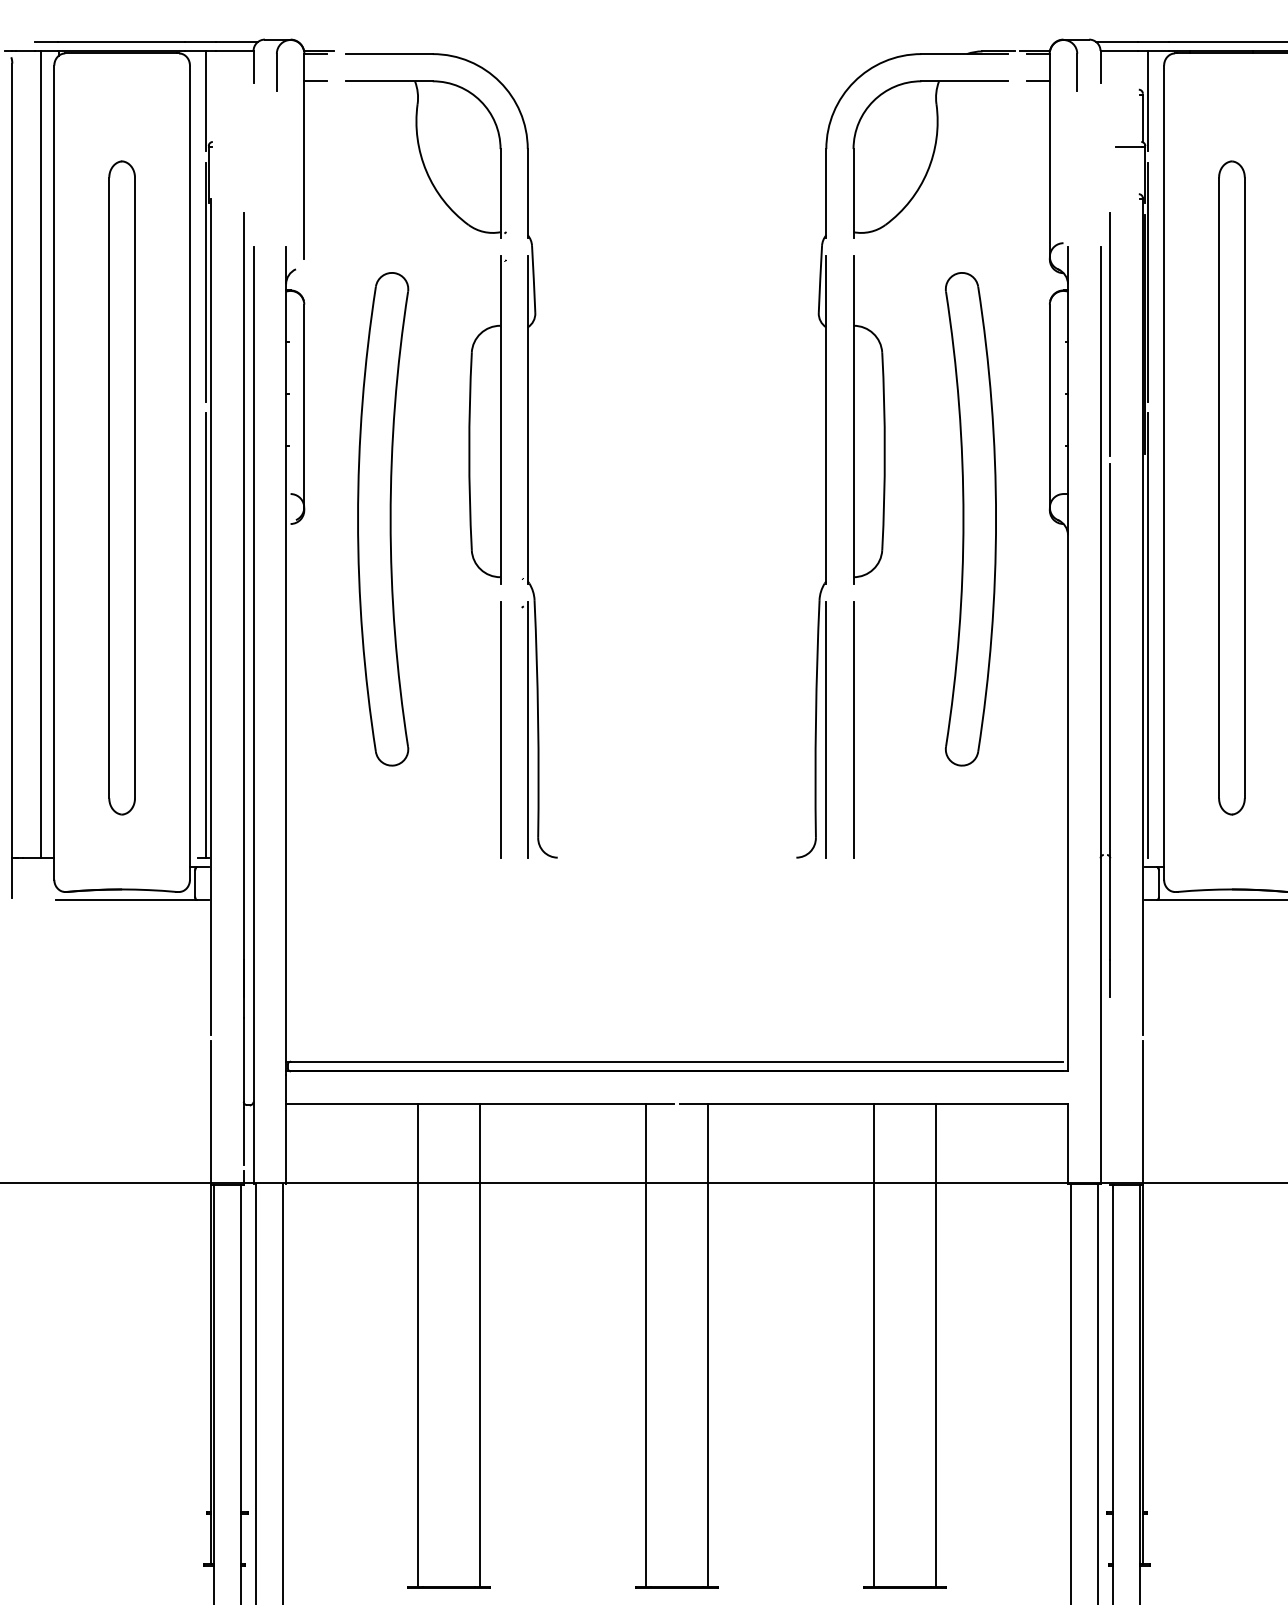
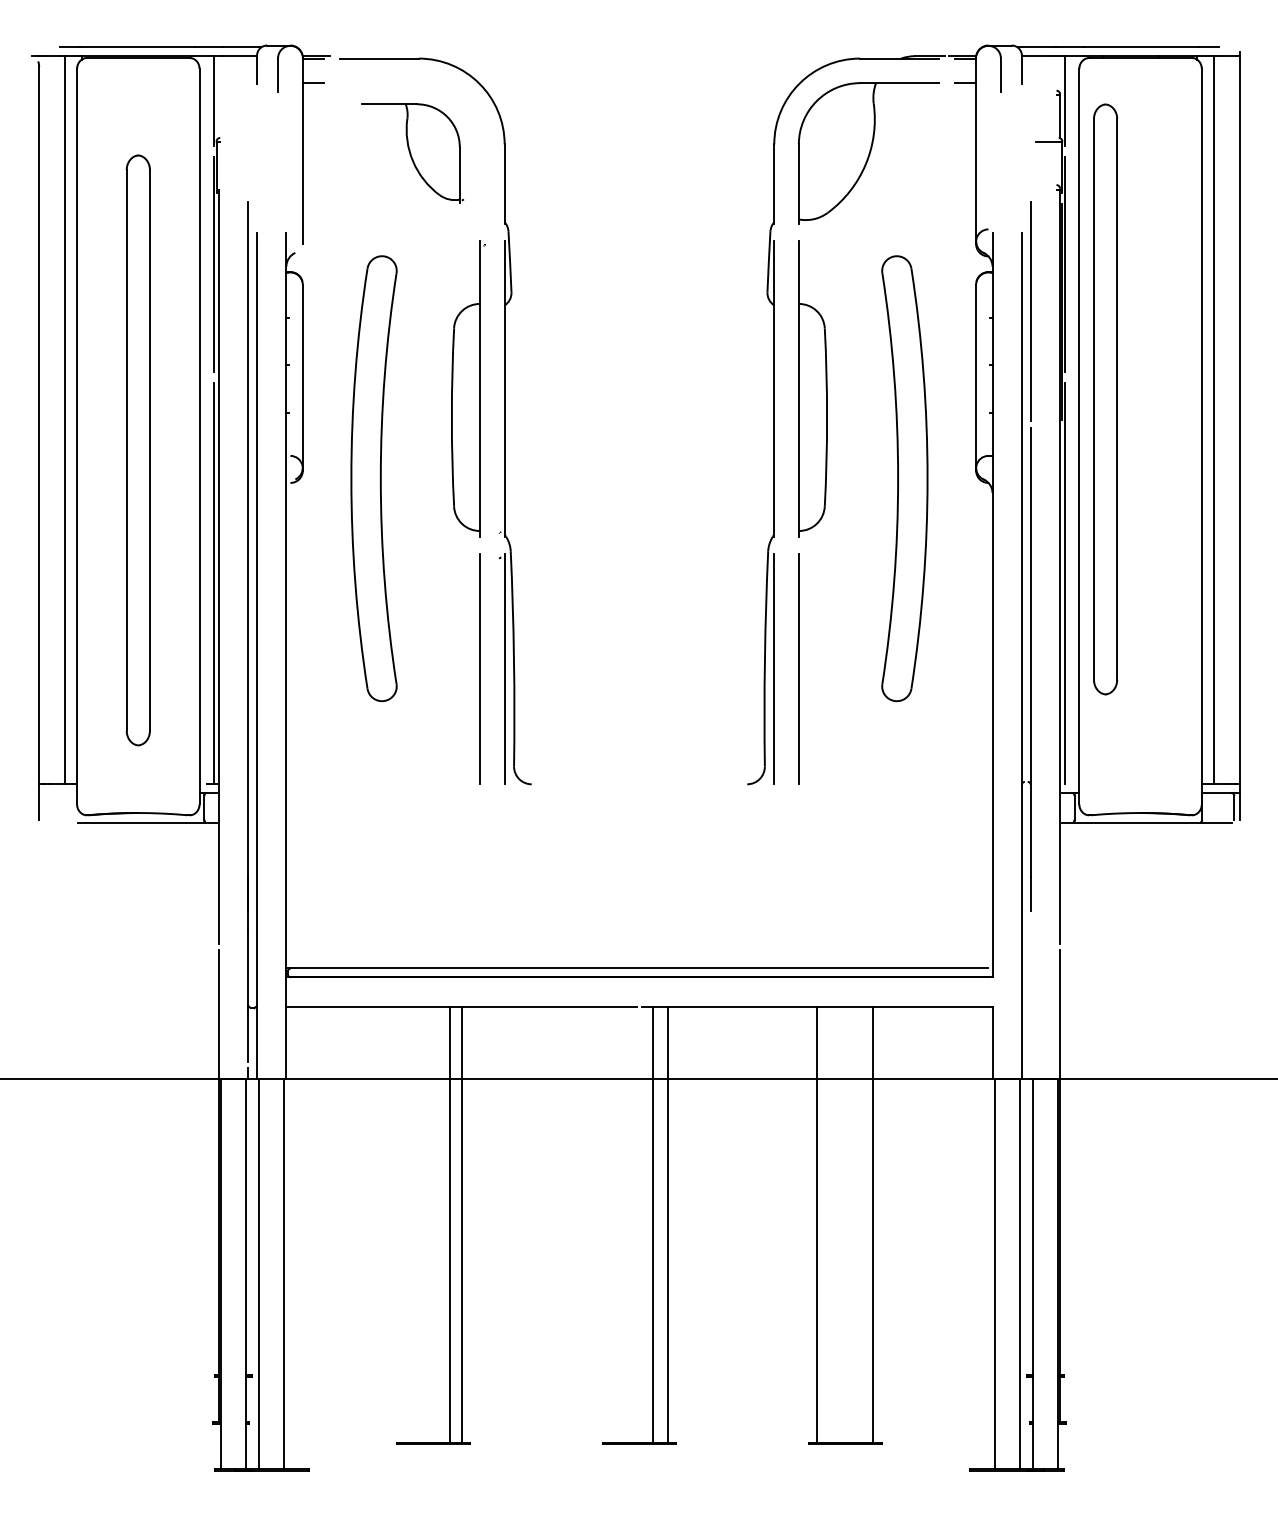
part: (425, 159) -> (412, 153), size x0.7
part: (1231, 488) -> (1105, 399), moved
line: (417, 1345) -> (449, 1224), moved
line: (646, 1345) -> (653, 1224), moved

